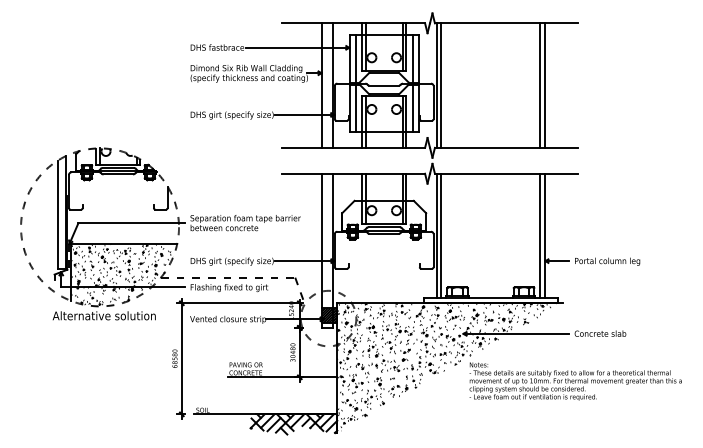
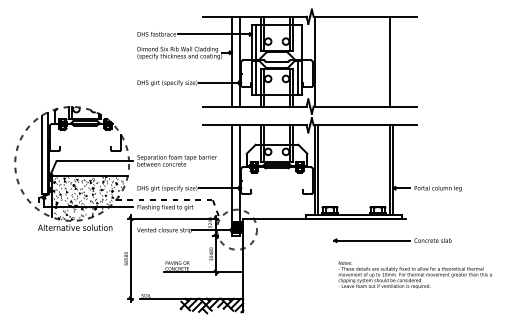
line: (412, 58) -> (297, 42), removed
line: (441, 85) -> (318, 61), removed
line: (545, 85) -> (393, 61), removed
hatch: (446, 366) -> (322, 264), removed

